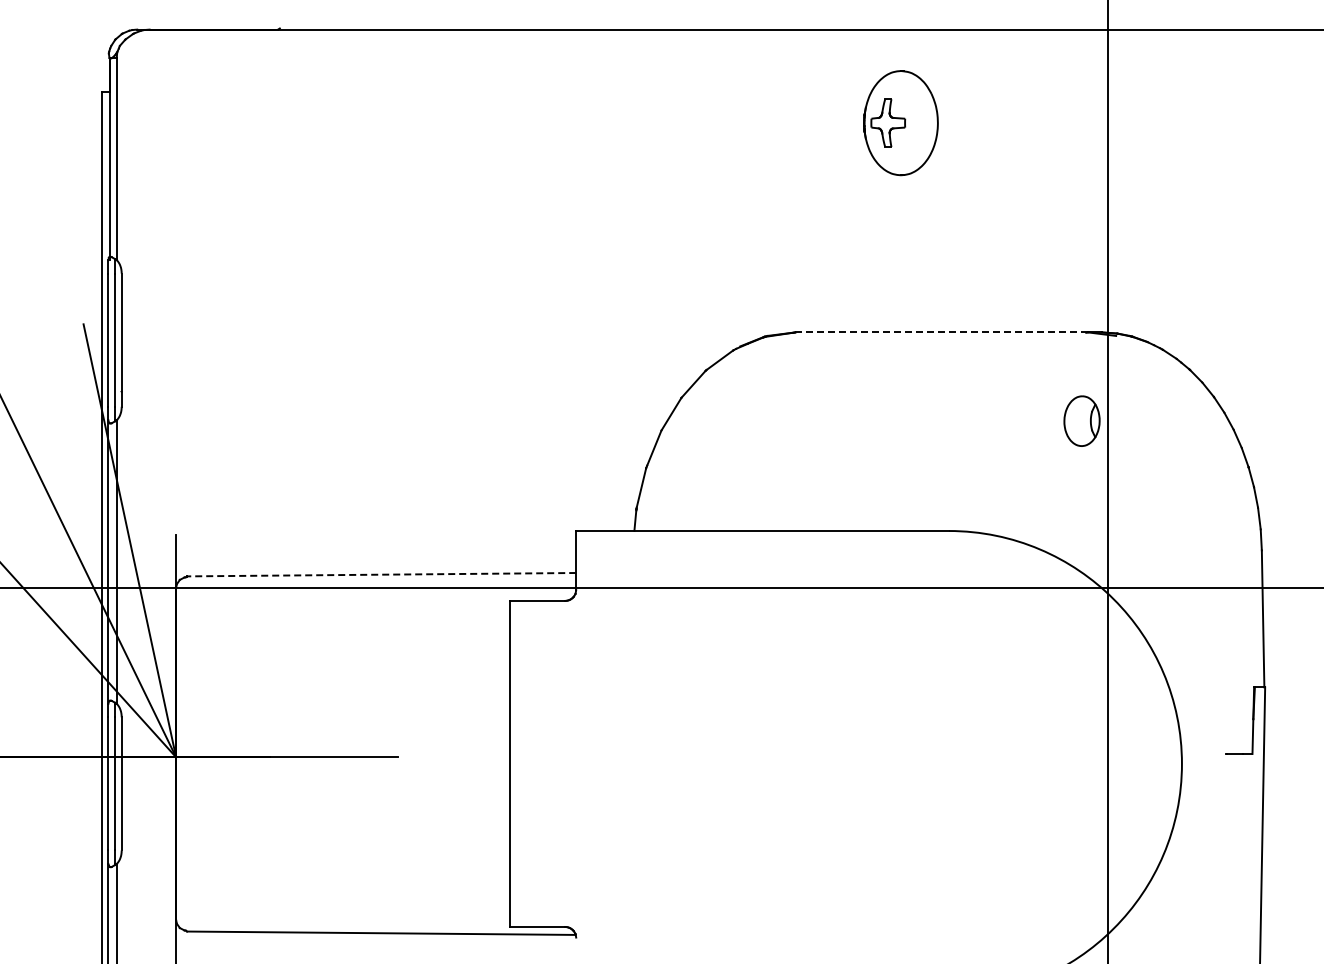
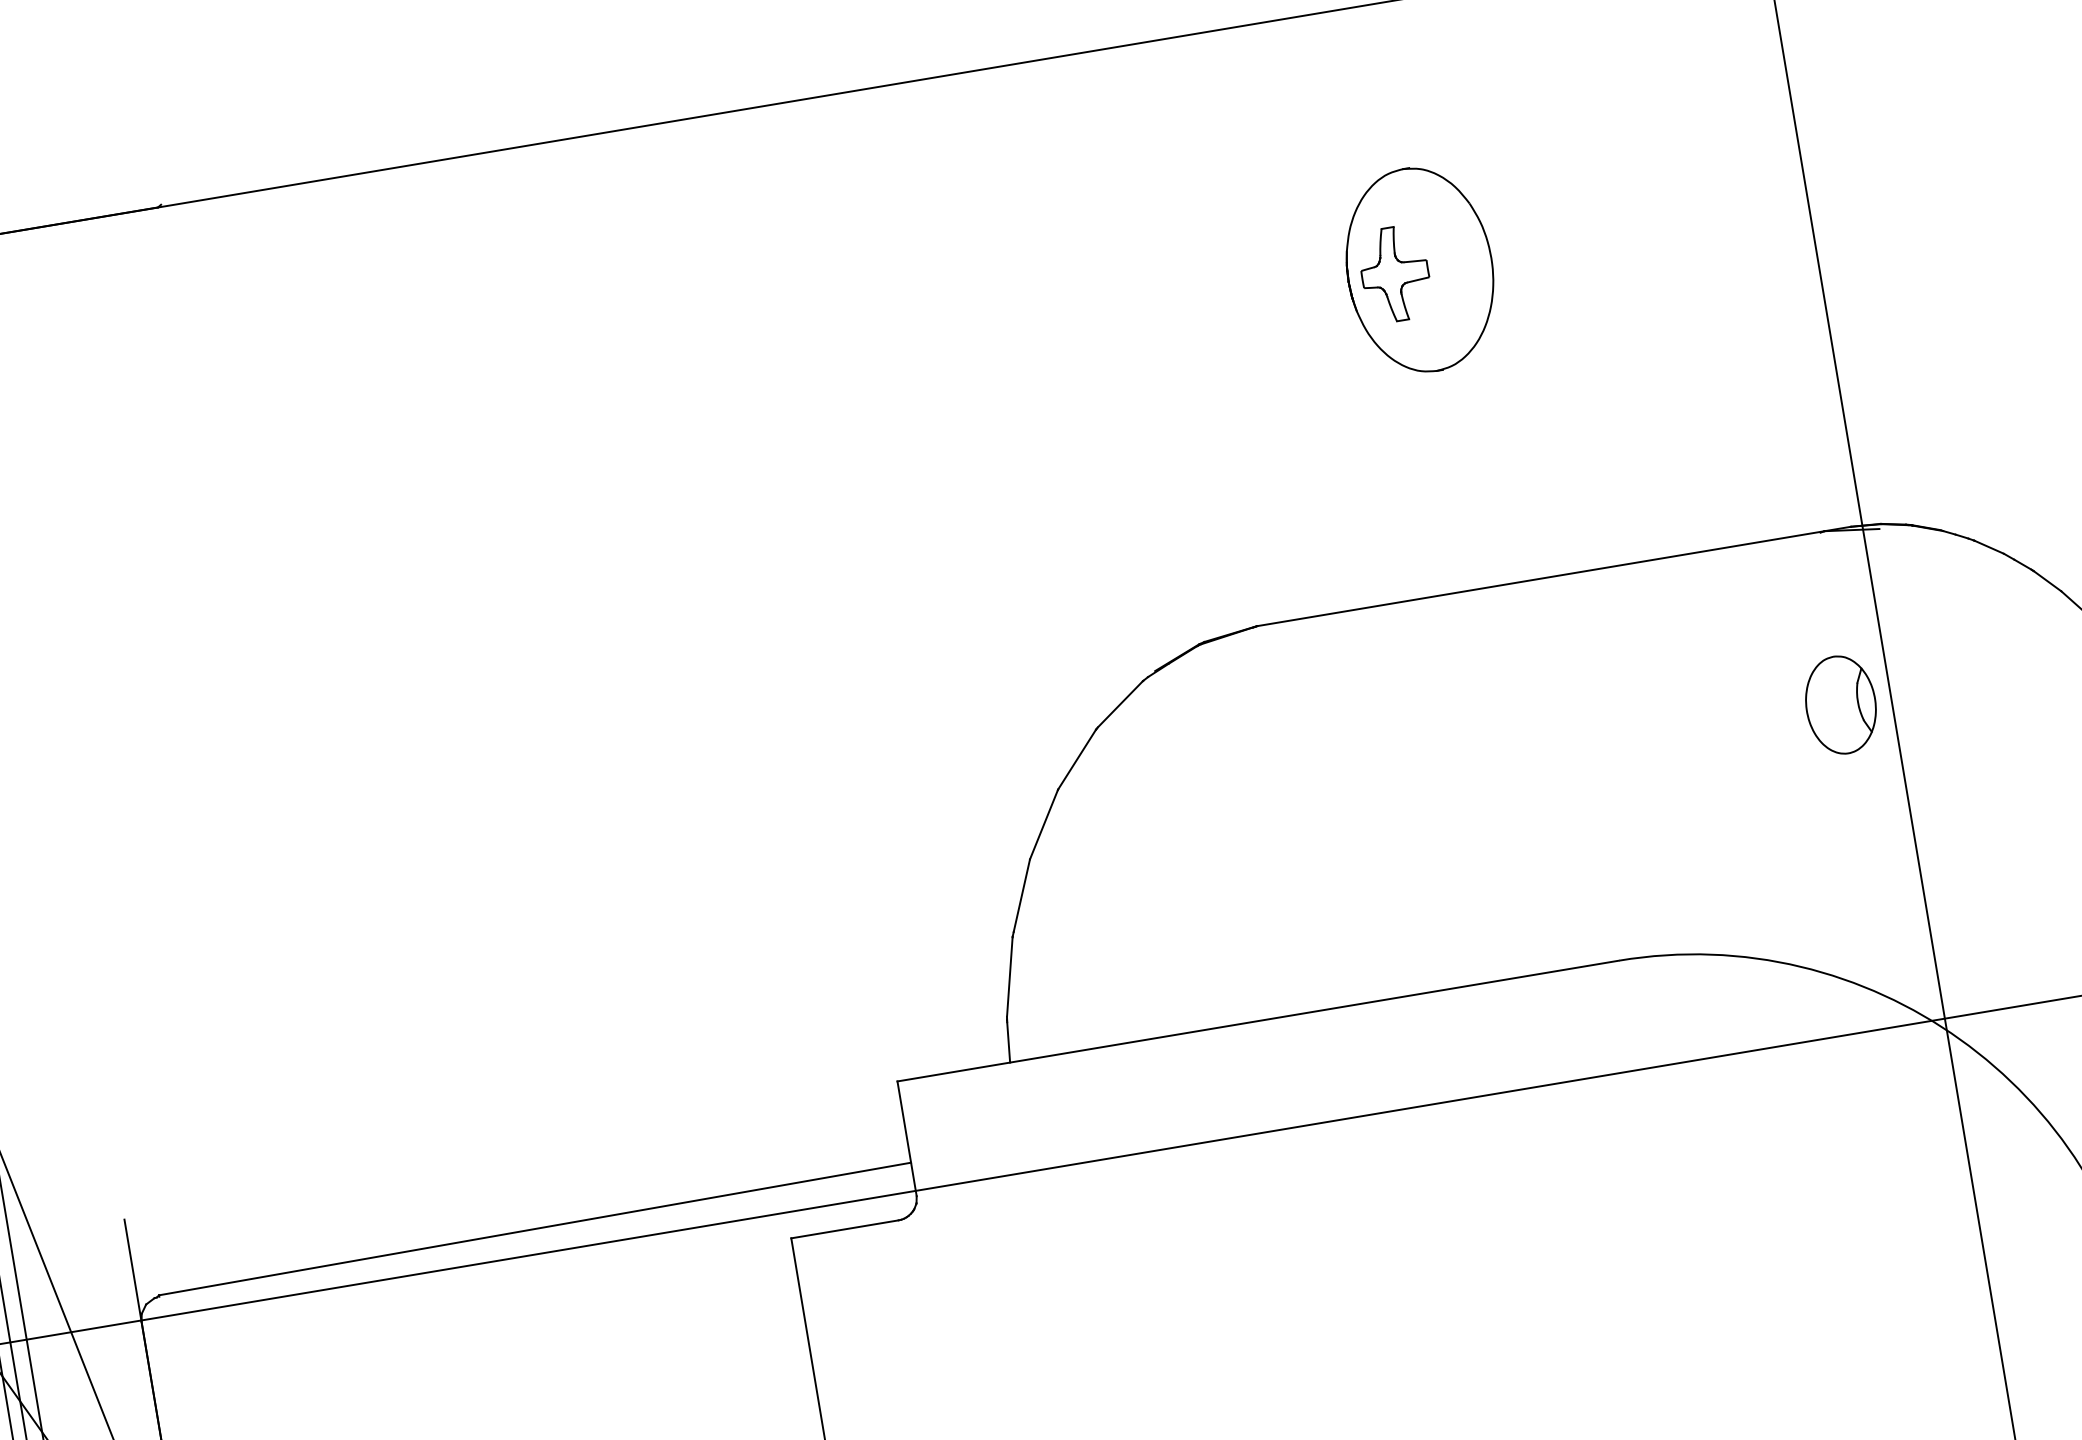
part: (900, 123) -> (1419, 270), moved
line: (941, 332) -> (1540, 578), dashed -> solid
line: (381, 574) -> (534, 1228), dashed -> solid

